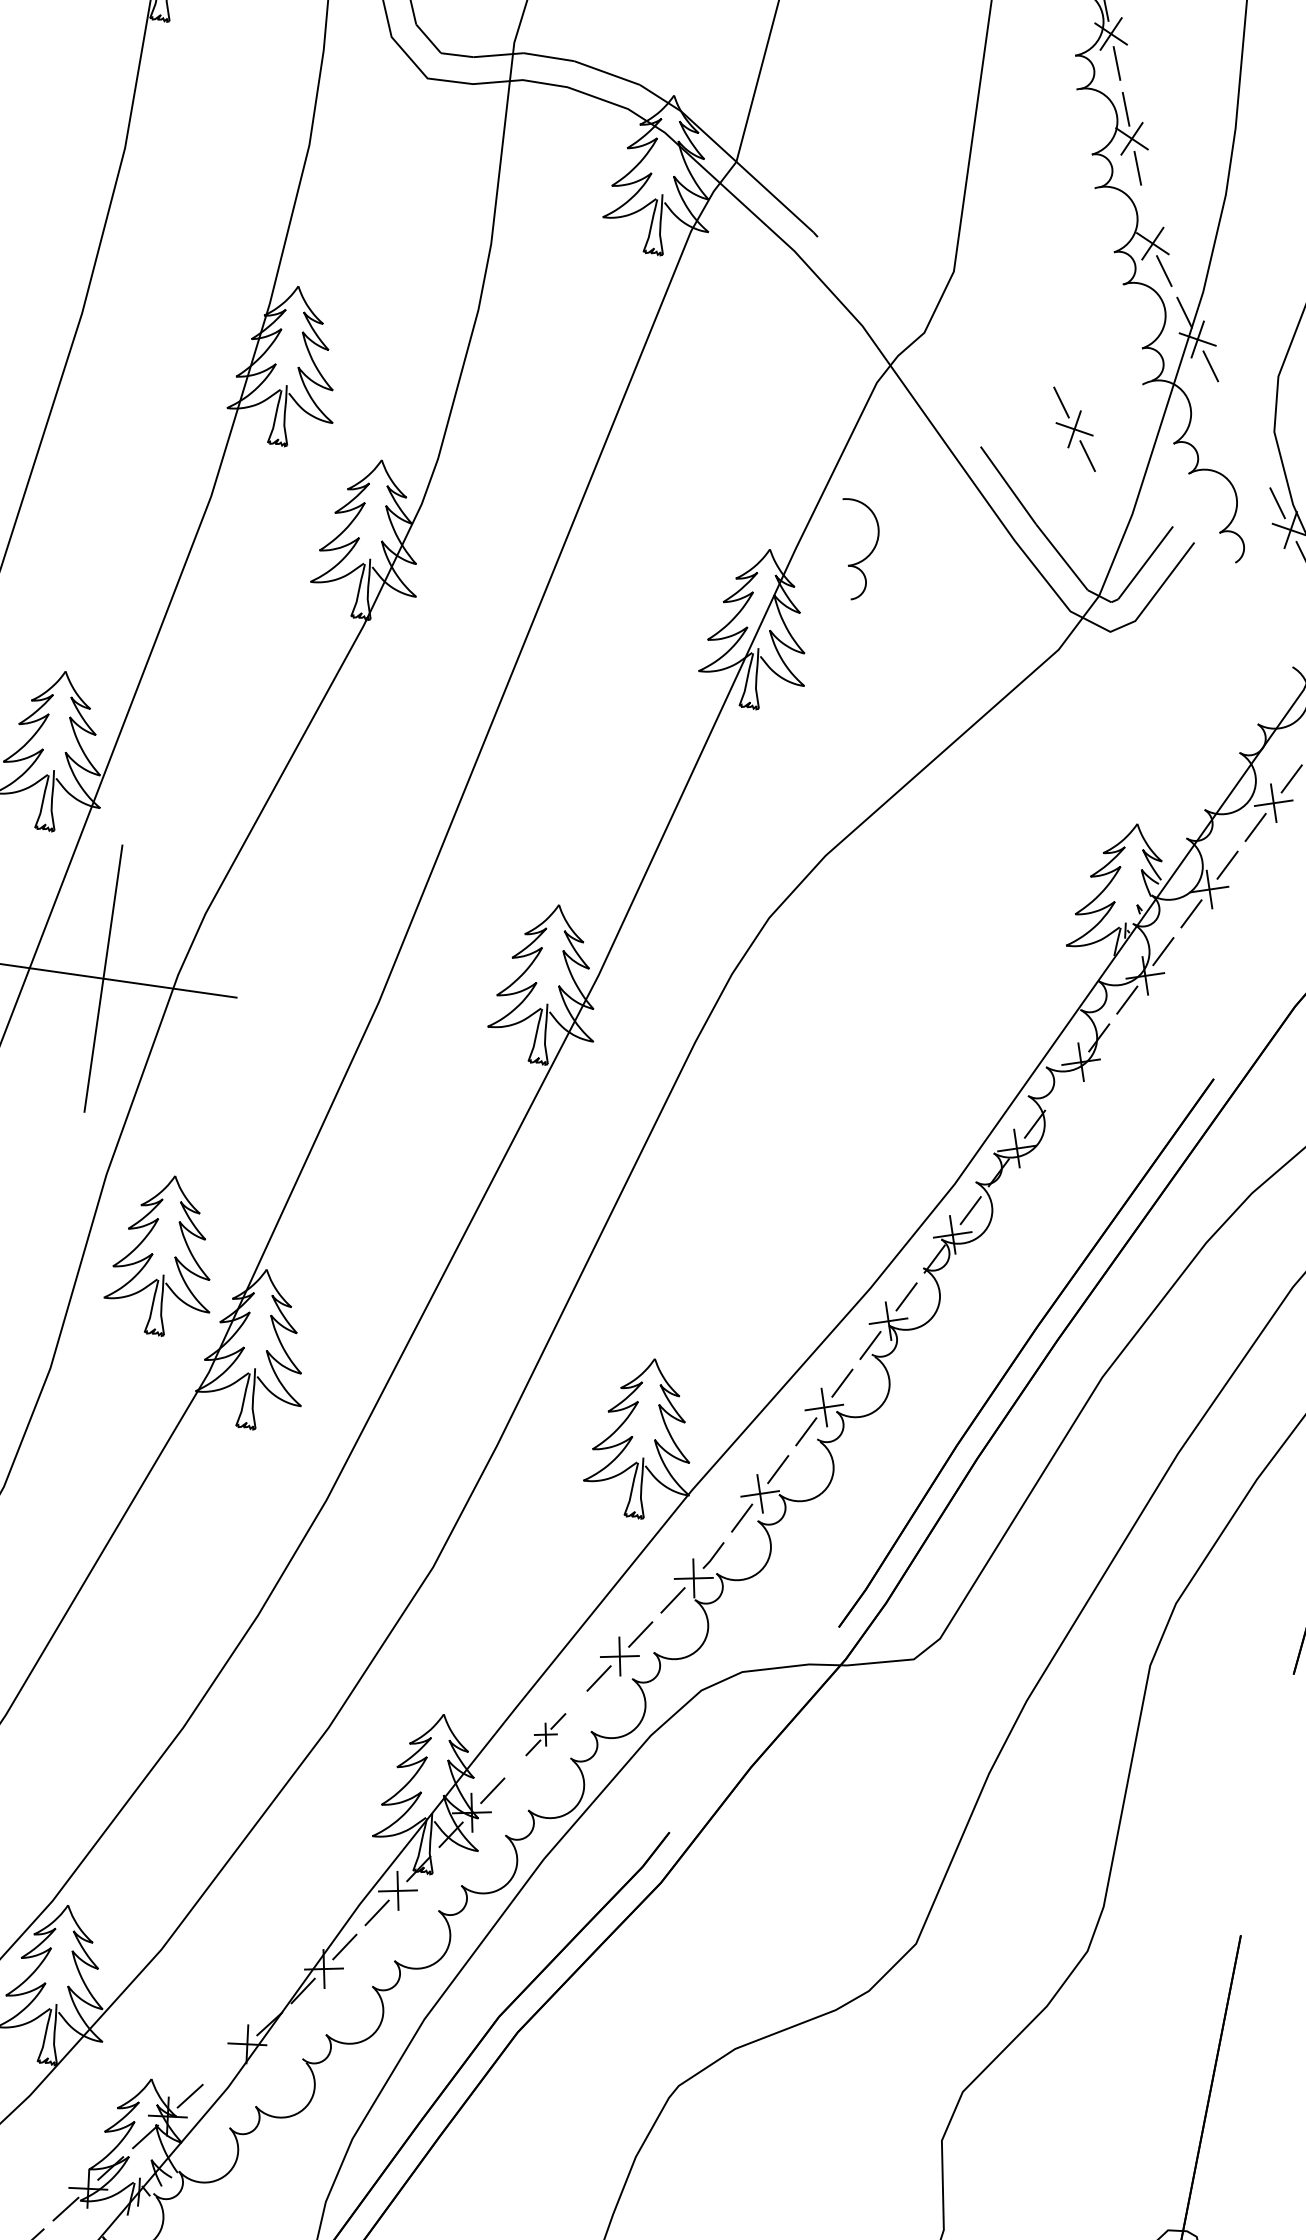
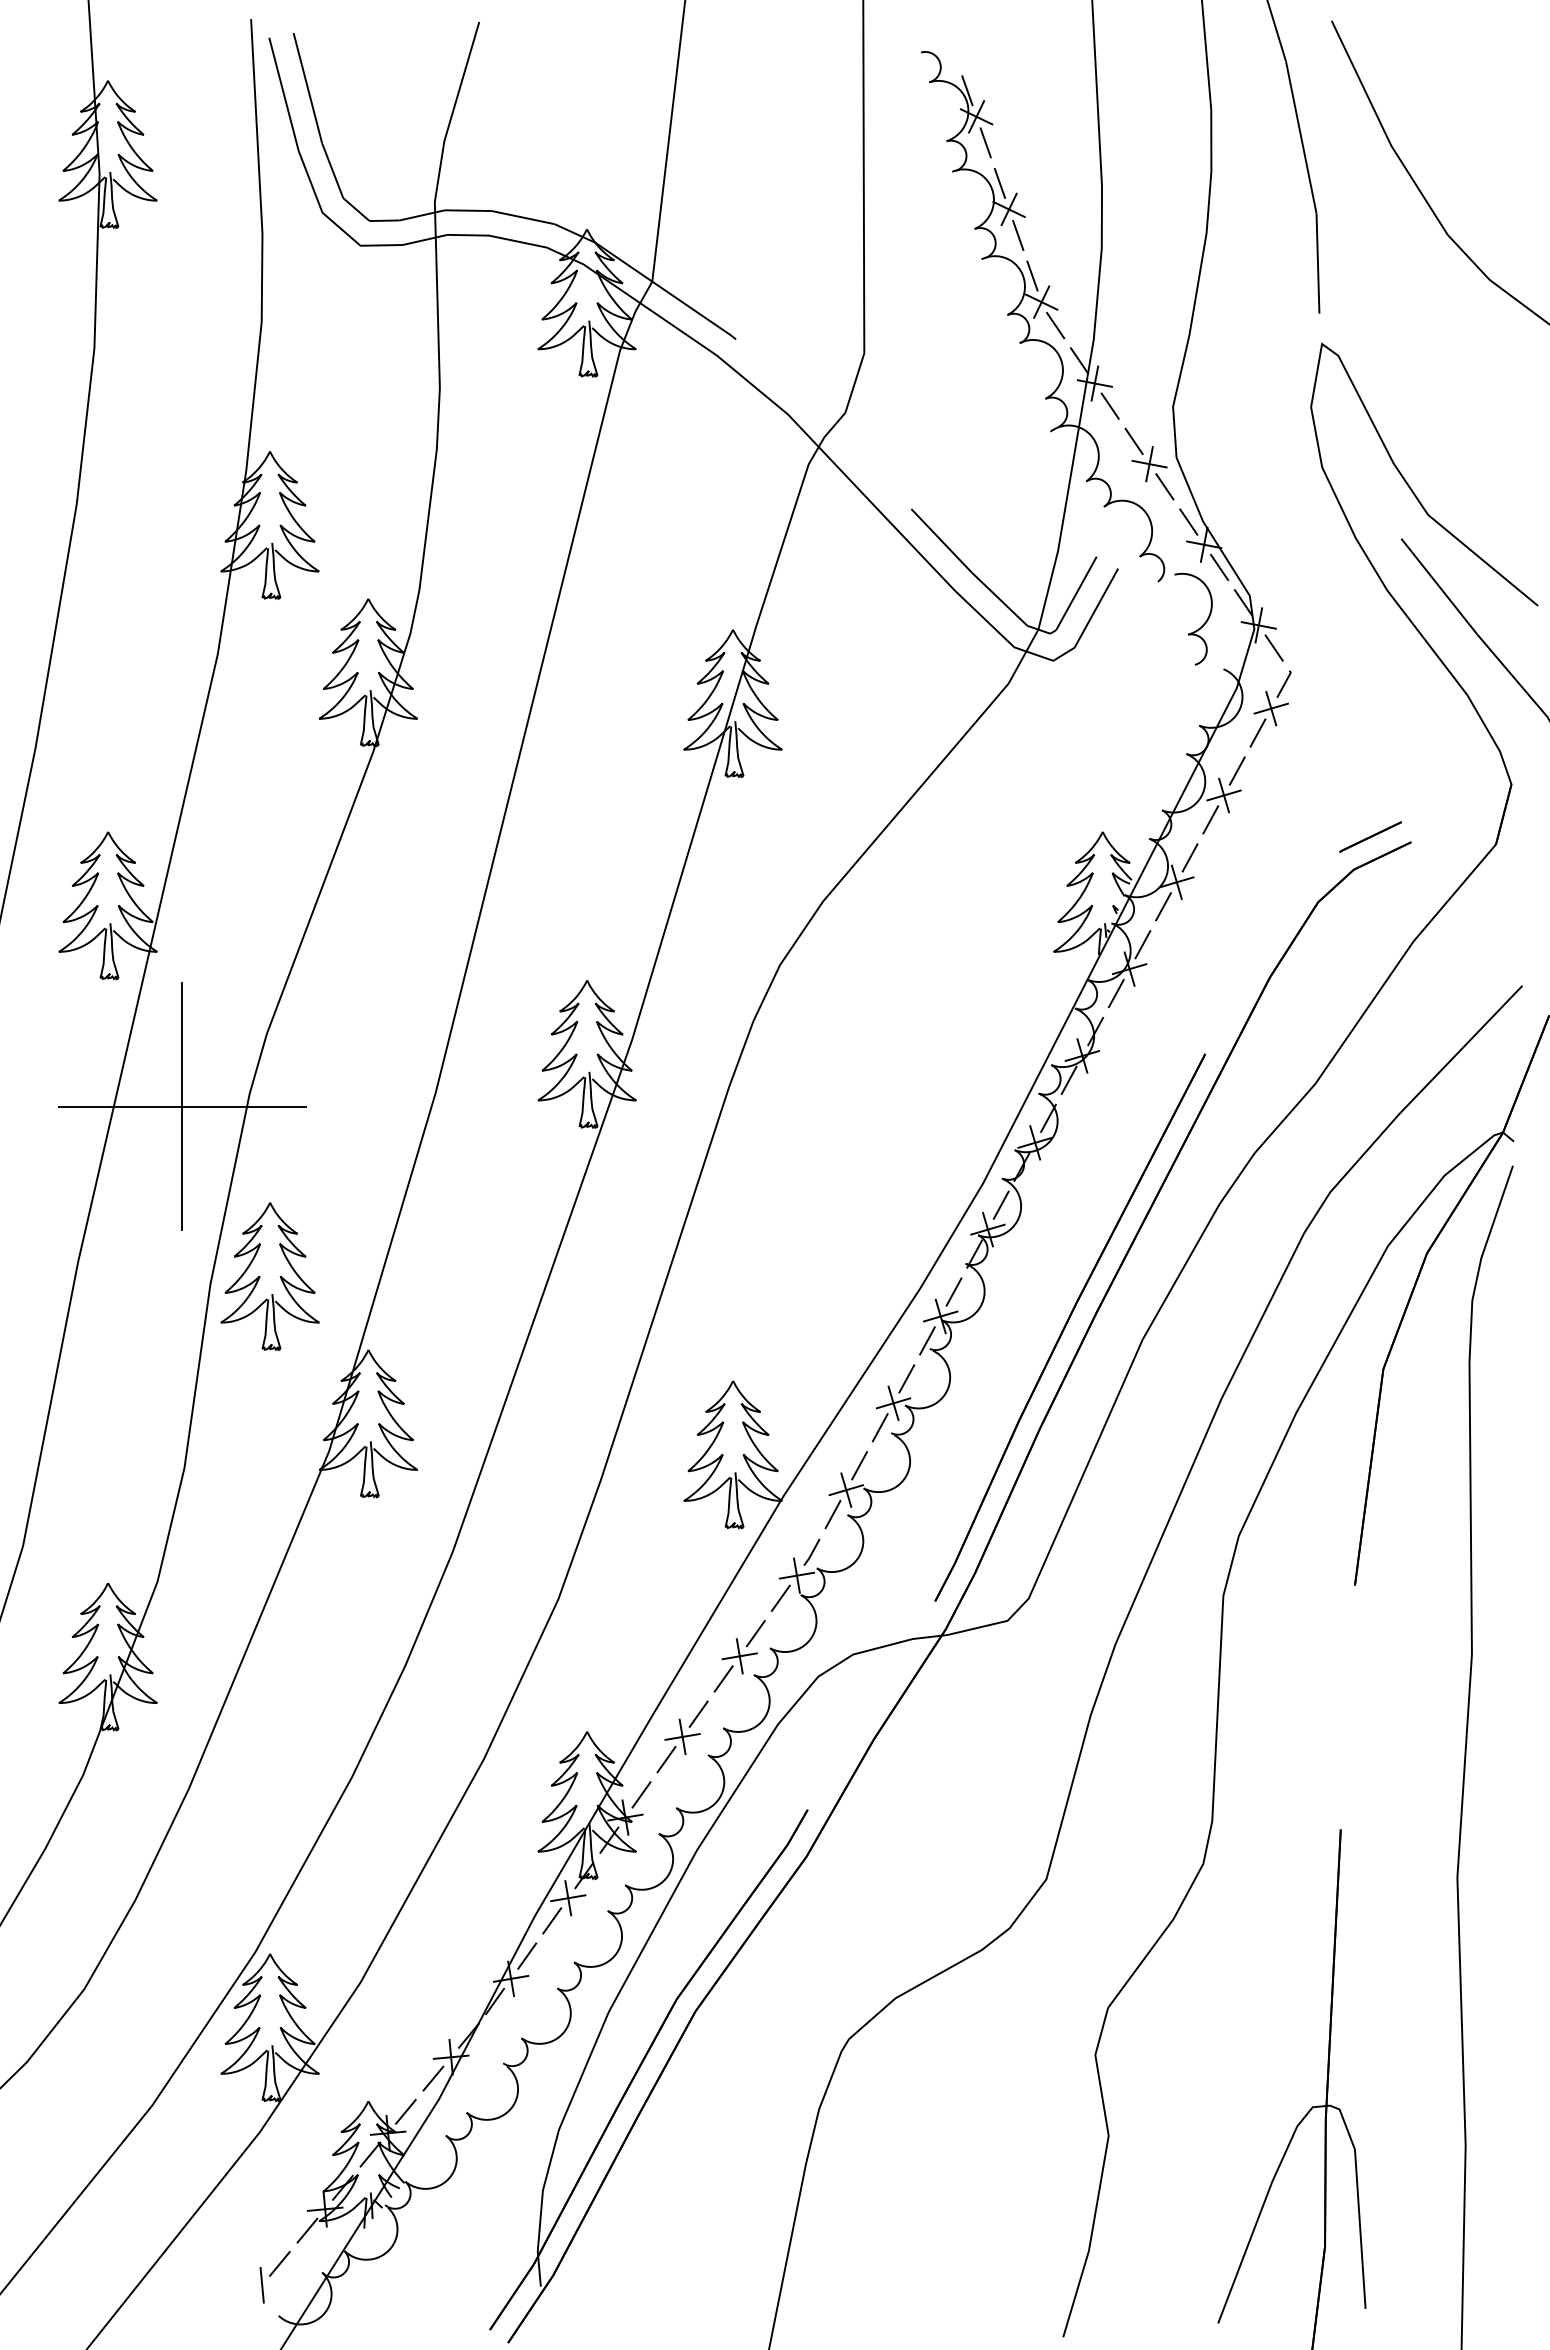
line: (1147, 213) -> (1032, 275), added
part: (1074, 428) -> (1149, 463), moved
part: (861, 559) -> (1199, 627), moved
line: (1062, 1085) -> (1068, 1079), added
part: (163, 1255) -> (269, 1276), moved
part: (545, 1734) -> (682, 1736), size x1.67
line: (225, 2064) -> (433, 2078), added

